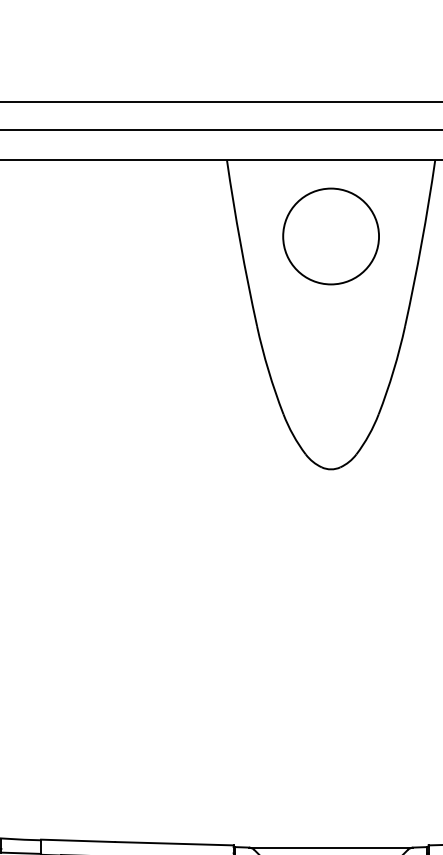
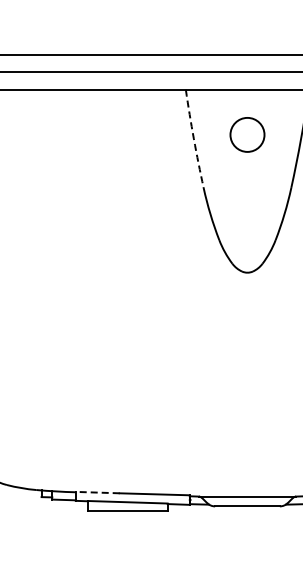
circle: (331, 235) -> (247, 134), size x0.6
arc: (239, 242) -> (193, 138), solid -> dashed
line: (77, 840) -> (97, 492), solid -> dashed

